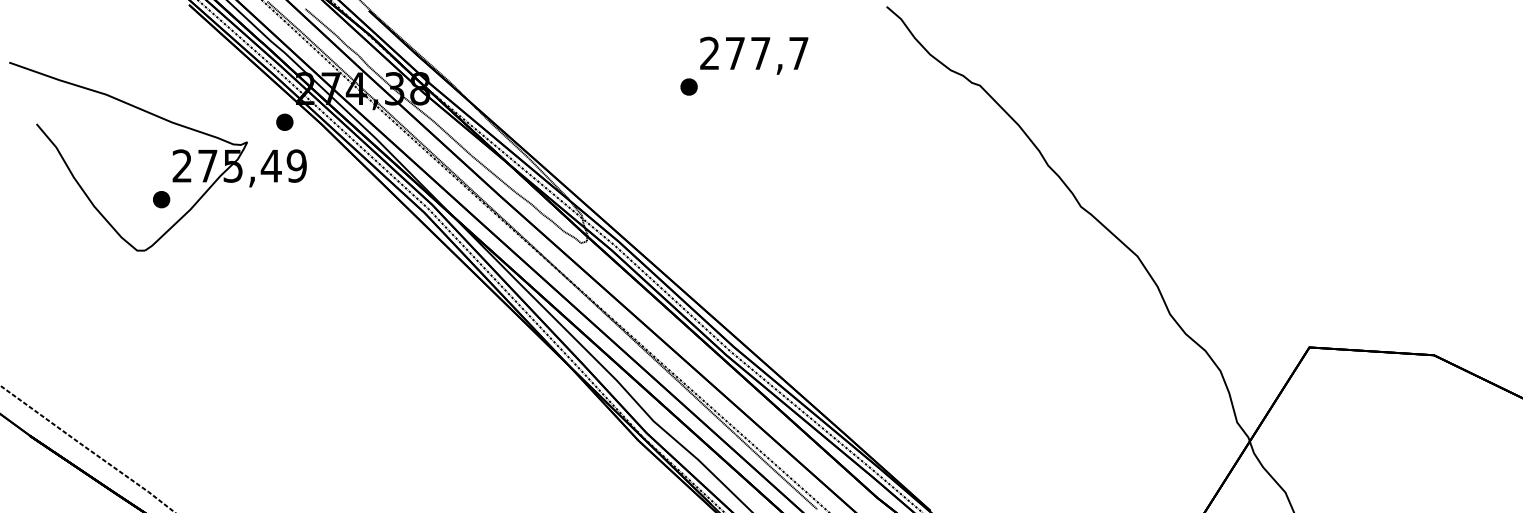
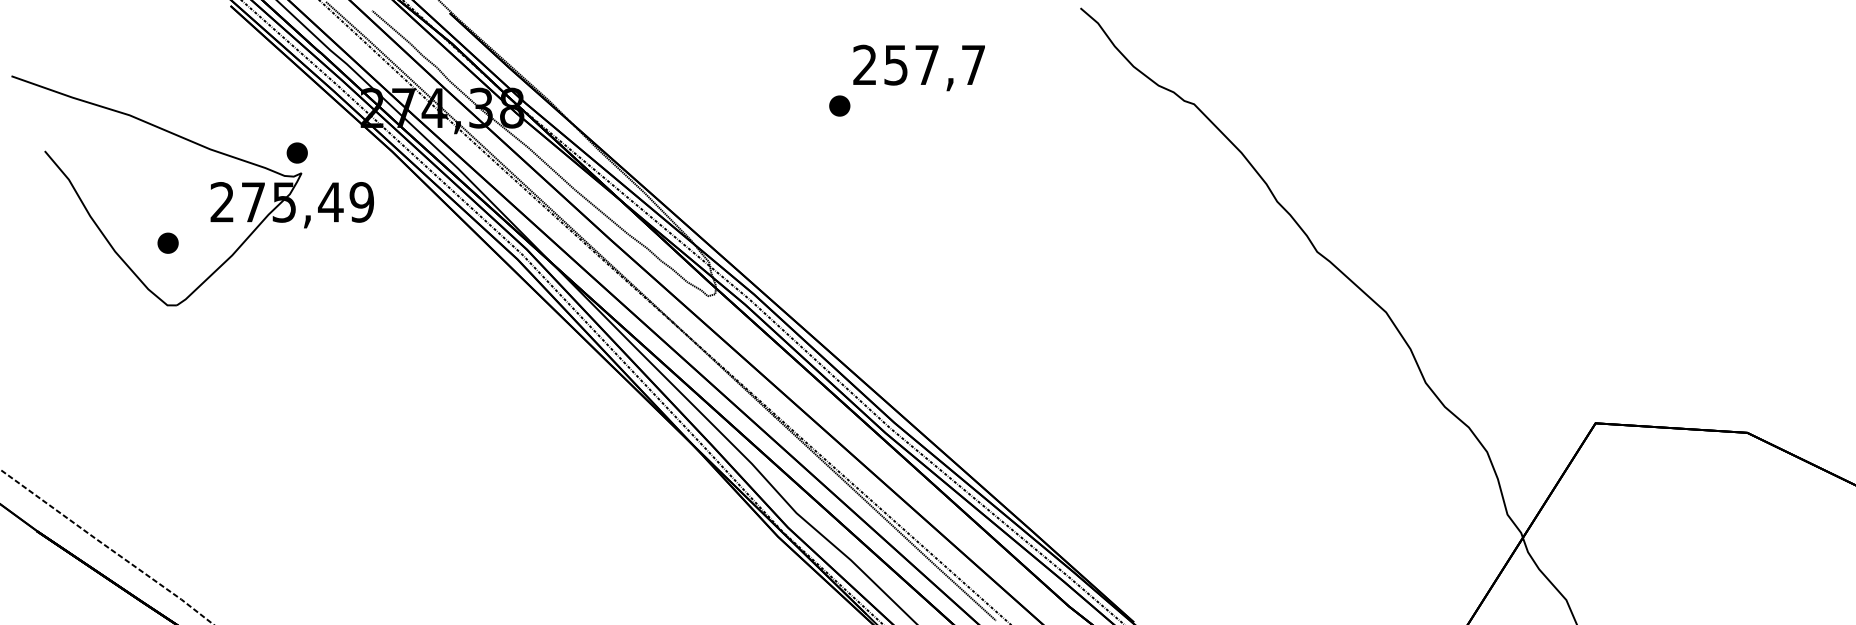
text: (734, 53) -> (895, 65), 277,7 -> 257,7
part: (284, 121) -> (296, 152), moved
part: (161, 199) -> (167, 242), moved

